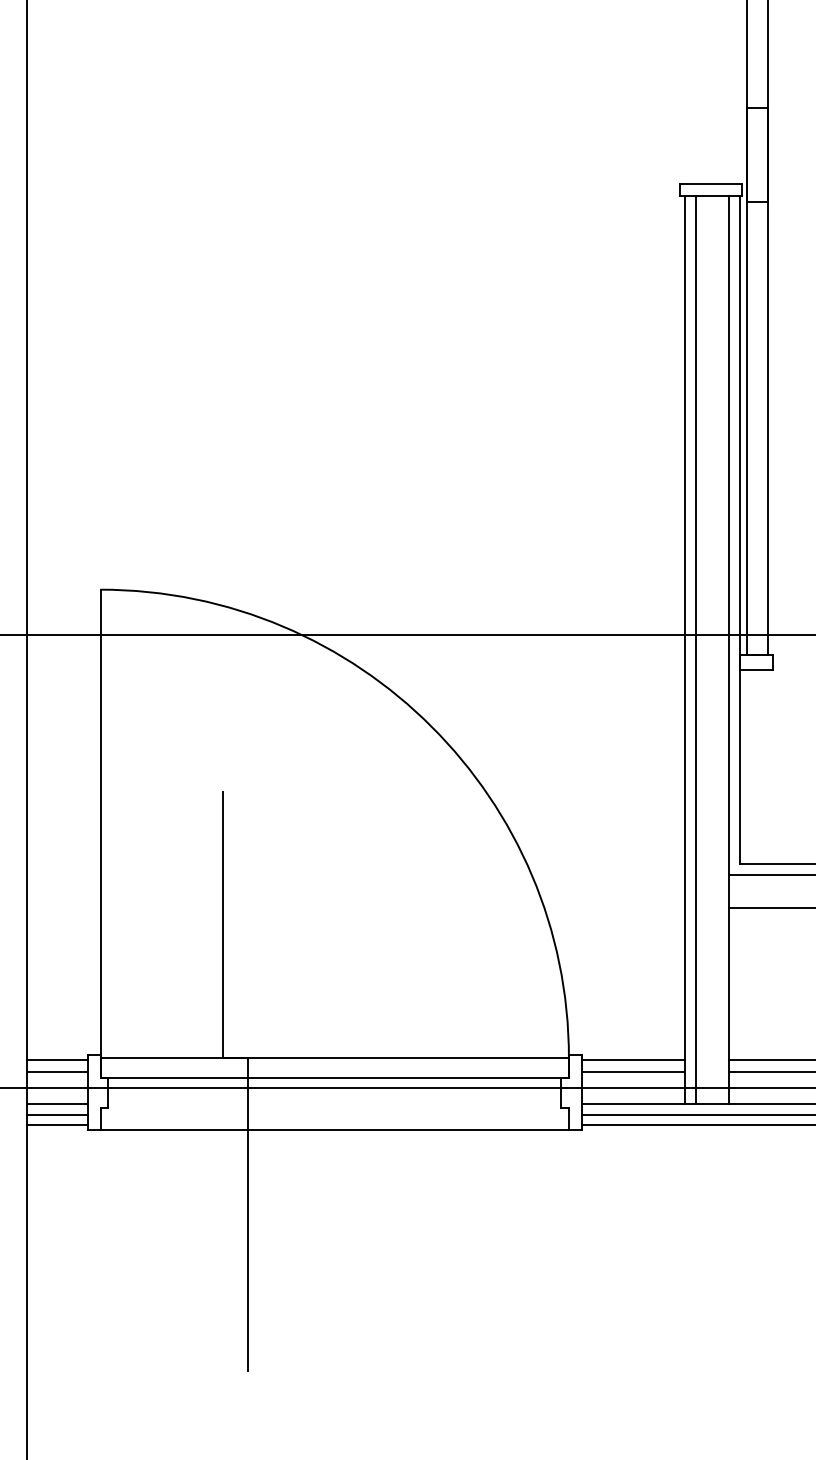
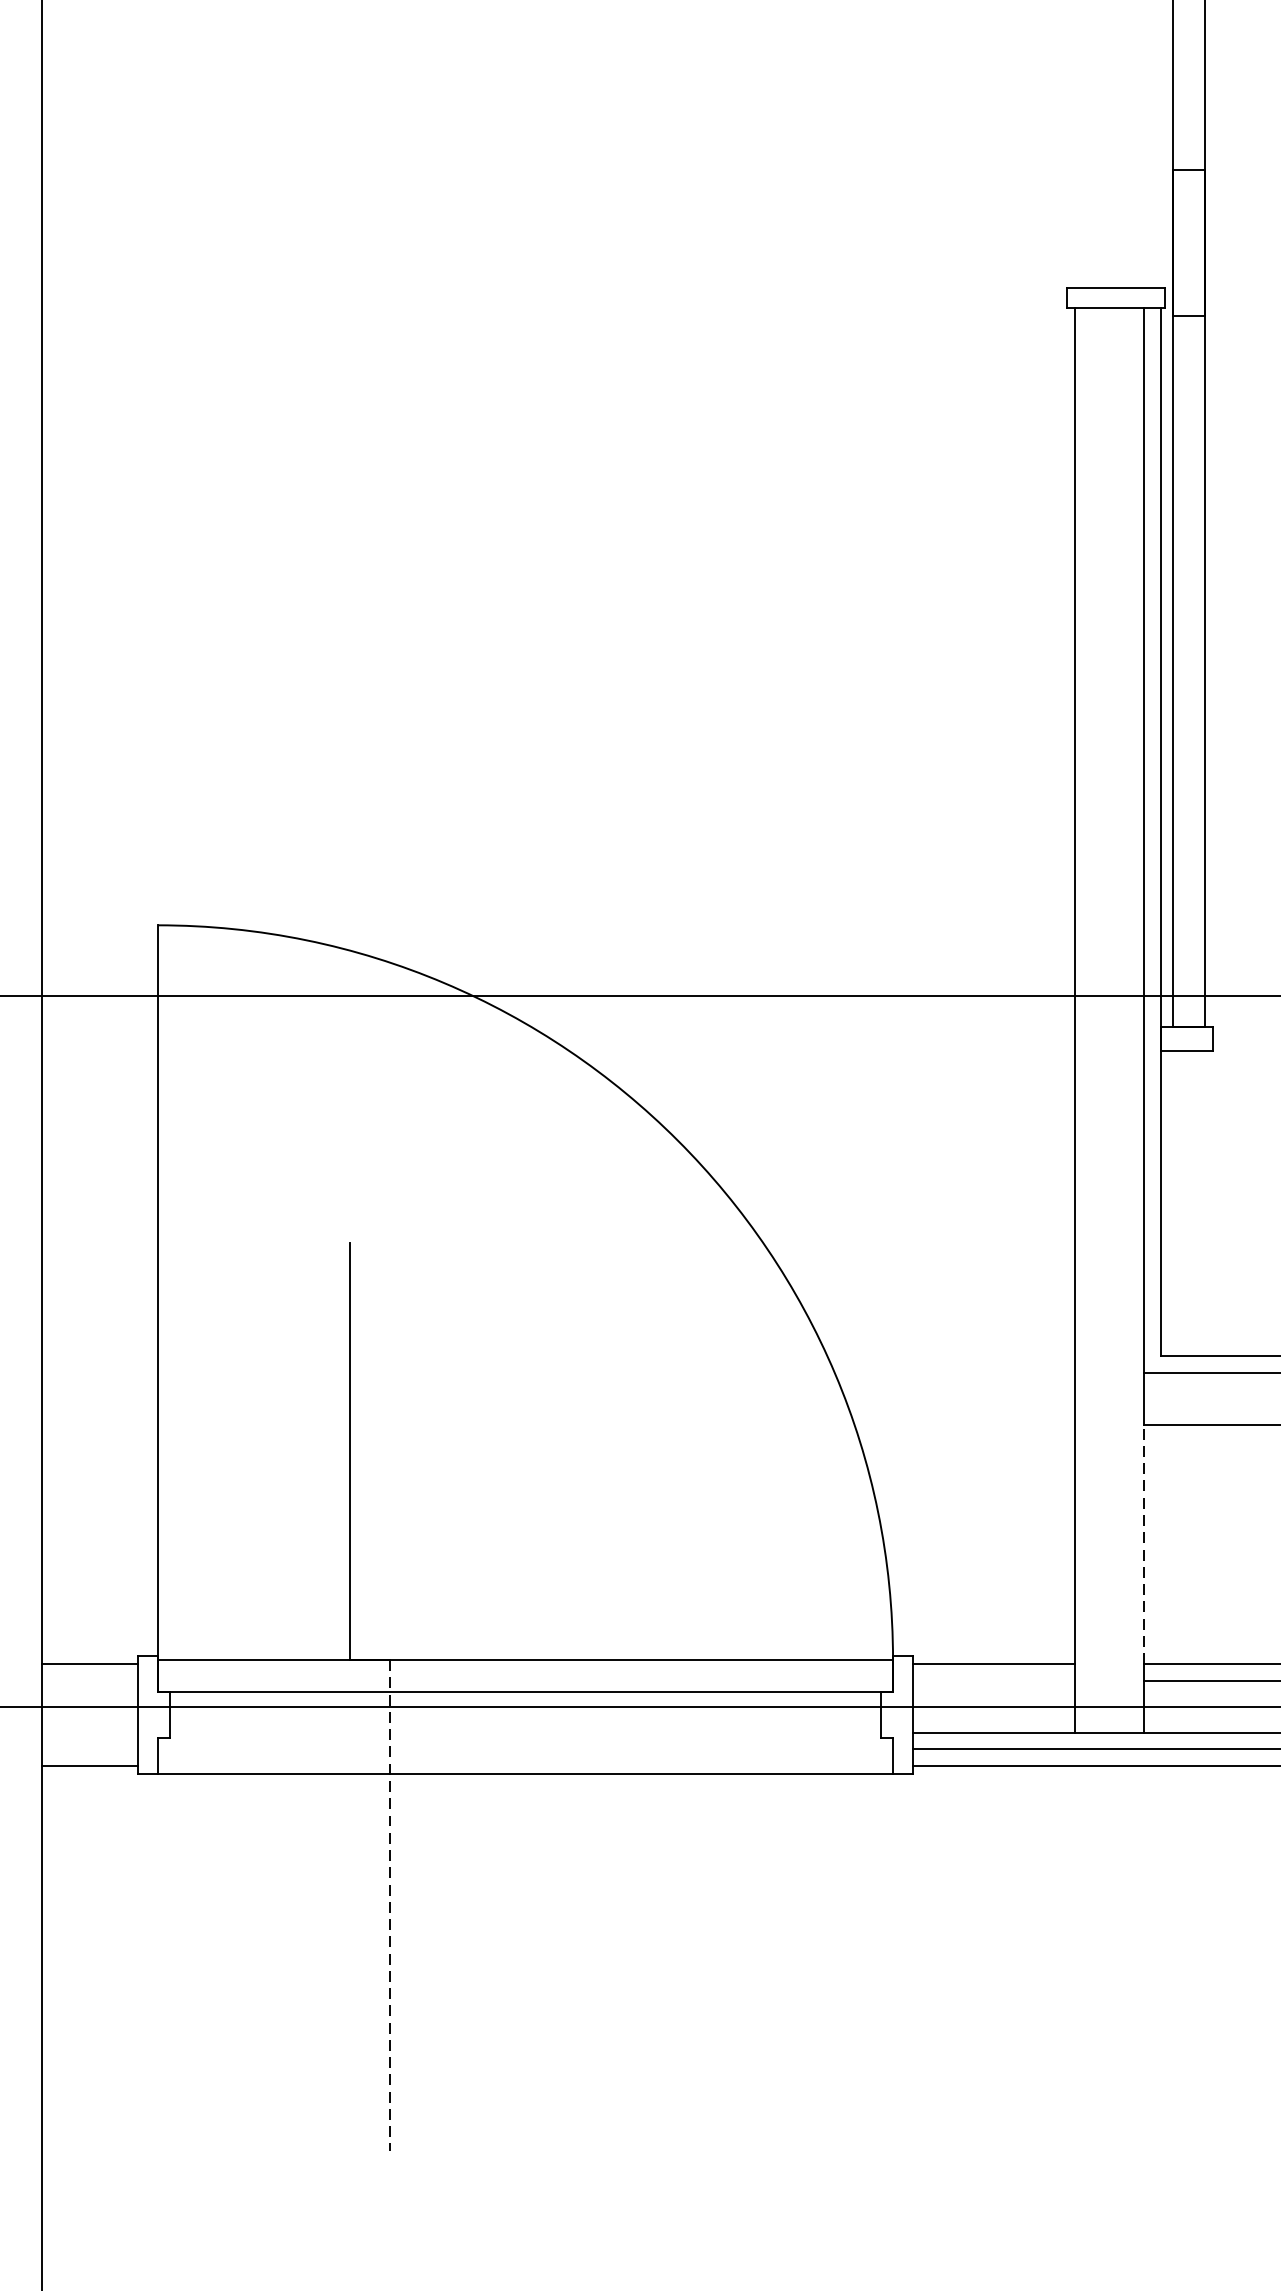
line: (696, 650) -> (1093, 1020), removed
line: (728, 983) -> (1143, 1543), solid -> dashed
line: (57, 1071) -> (90, 1681), removed
line: (632, 1071) -> (992, 1681), removed
line: (57, 1104) -> (90, 1733), removed
line: (57, 1114) -> (90, 1748), removed
line: (248, 1214) -> (390, 1905), solid -> dashed

